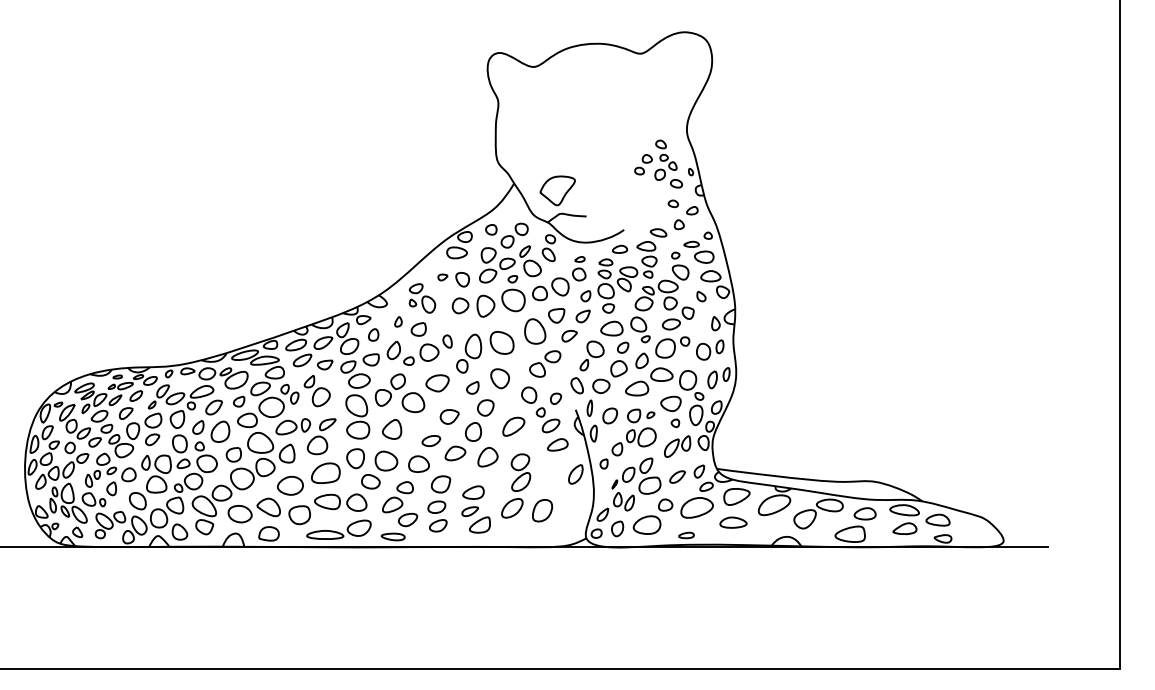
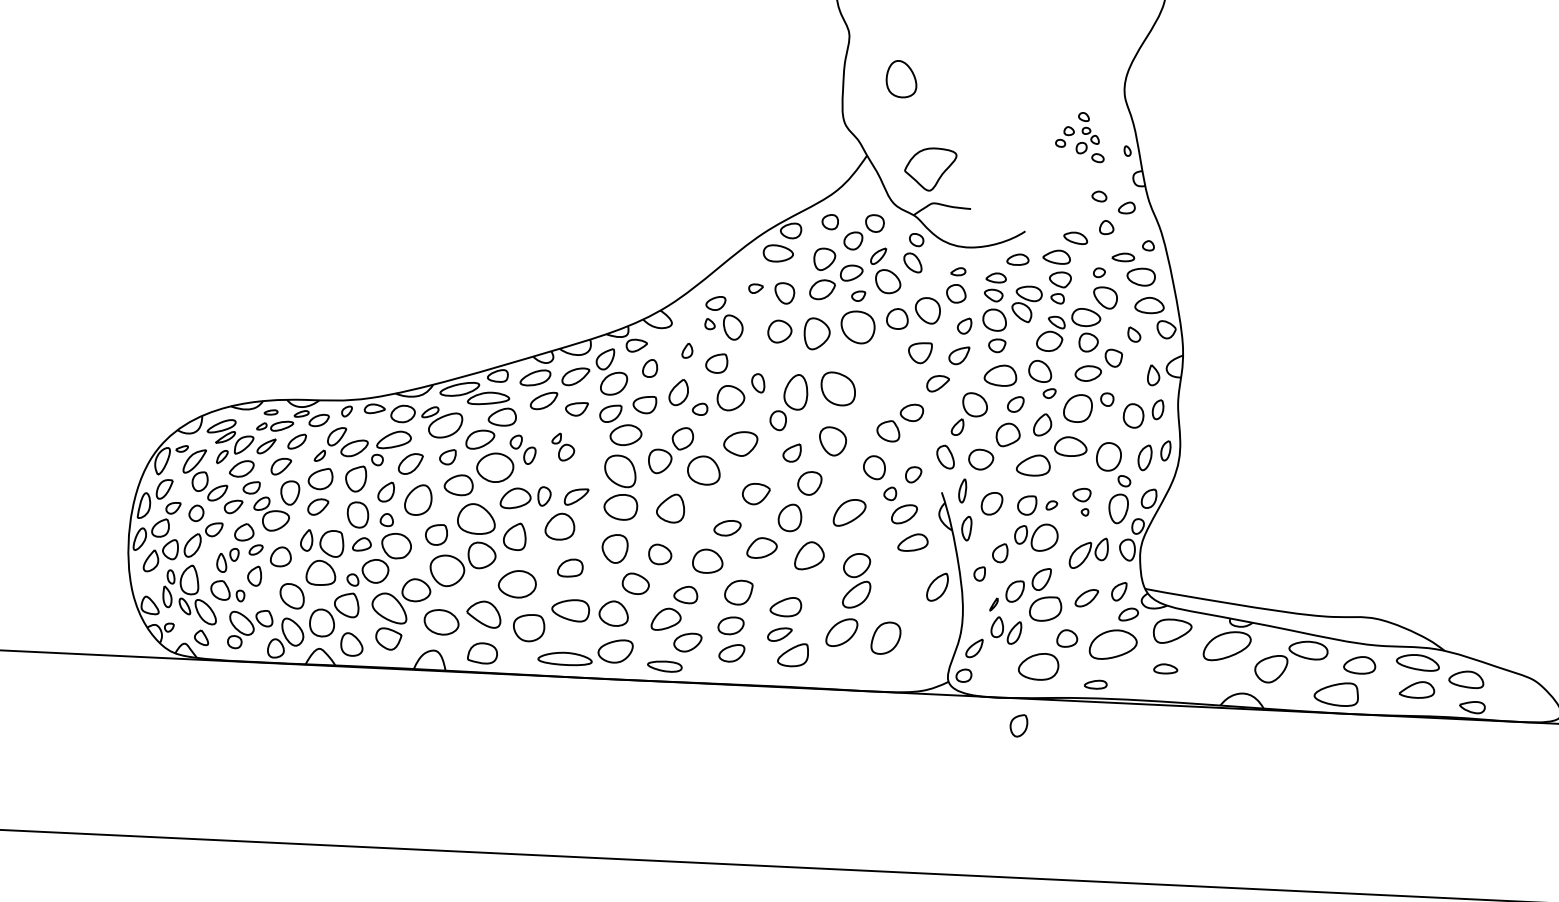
part: (658, 163) -> (1080, 136), size x0.7
part: (535, 331) -> (902, 79), moved
part: (316, 391) -> (562, 447), size x0.6
part: (670, 411) -> (1080, 501), size x0.6
part: (386, 460) -> (660, 553), size x0.7
part: (325, 472) -> (569, 567), size x0.6
part: (733, 522) -> (1165, 668), size x0.6
part: (617, 528) -> (1018, 725), moved

